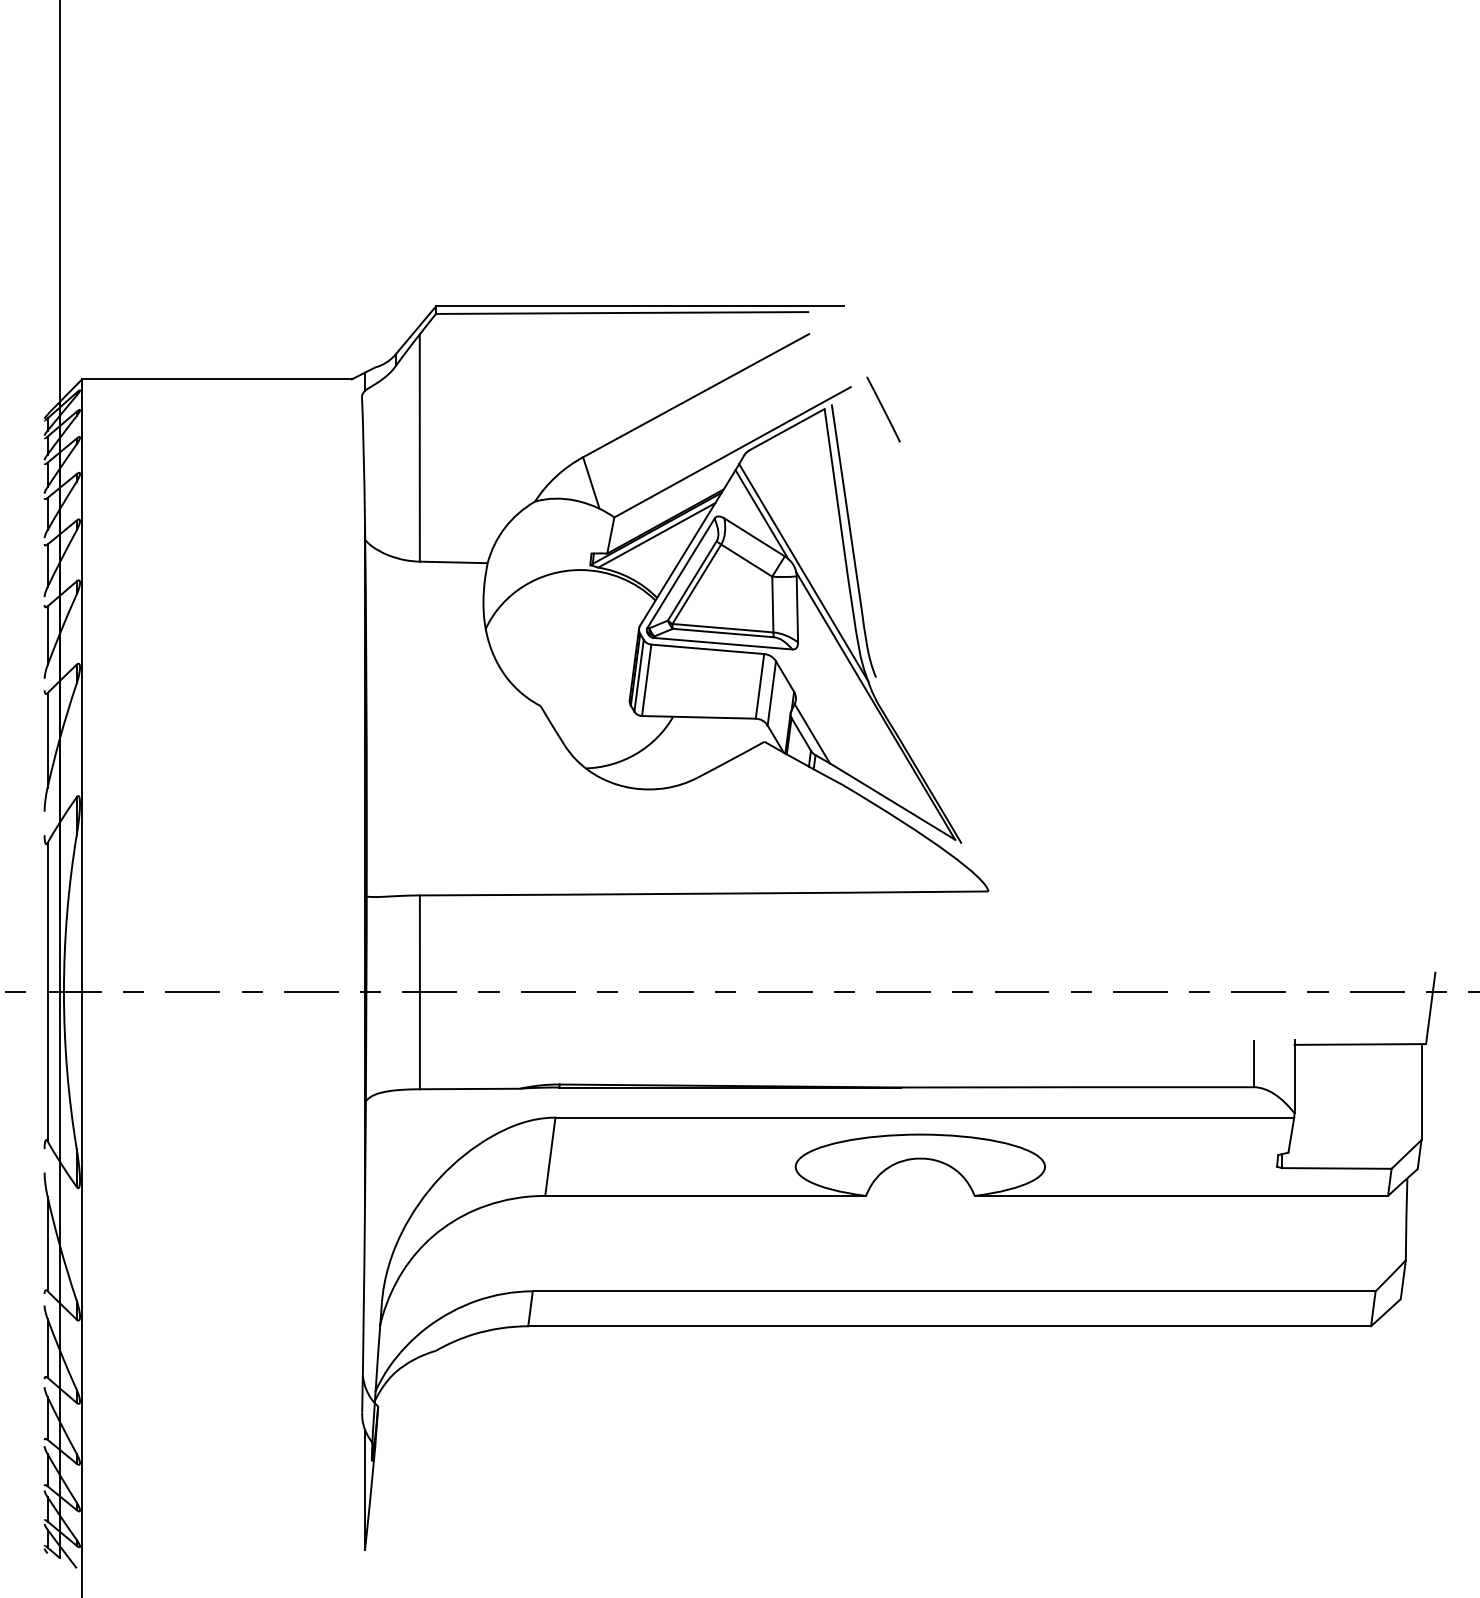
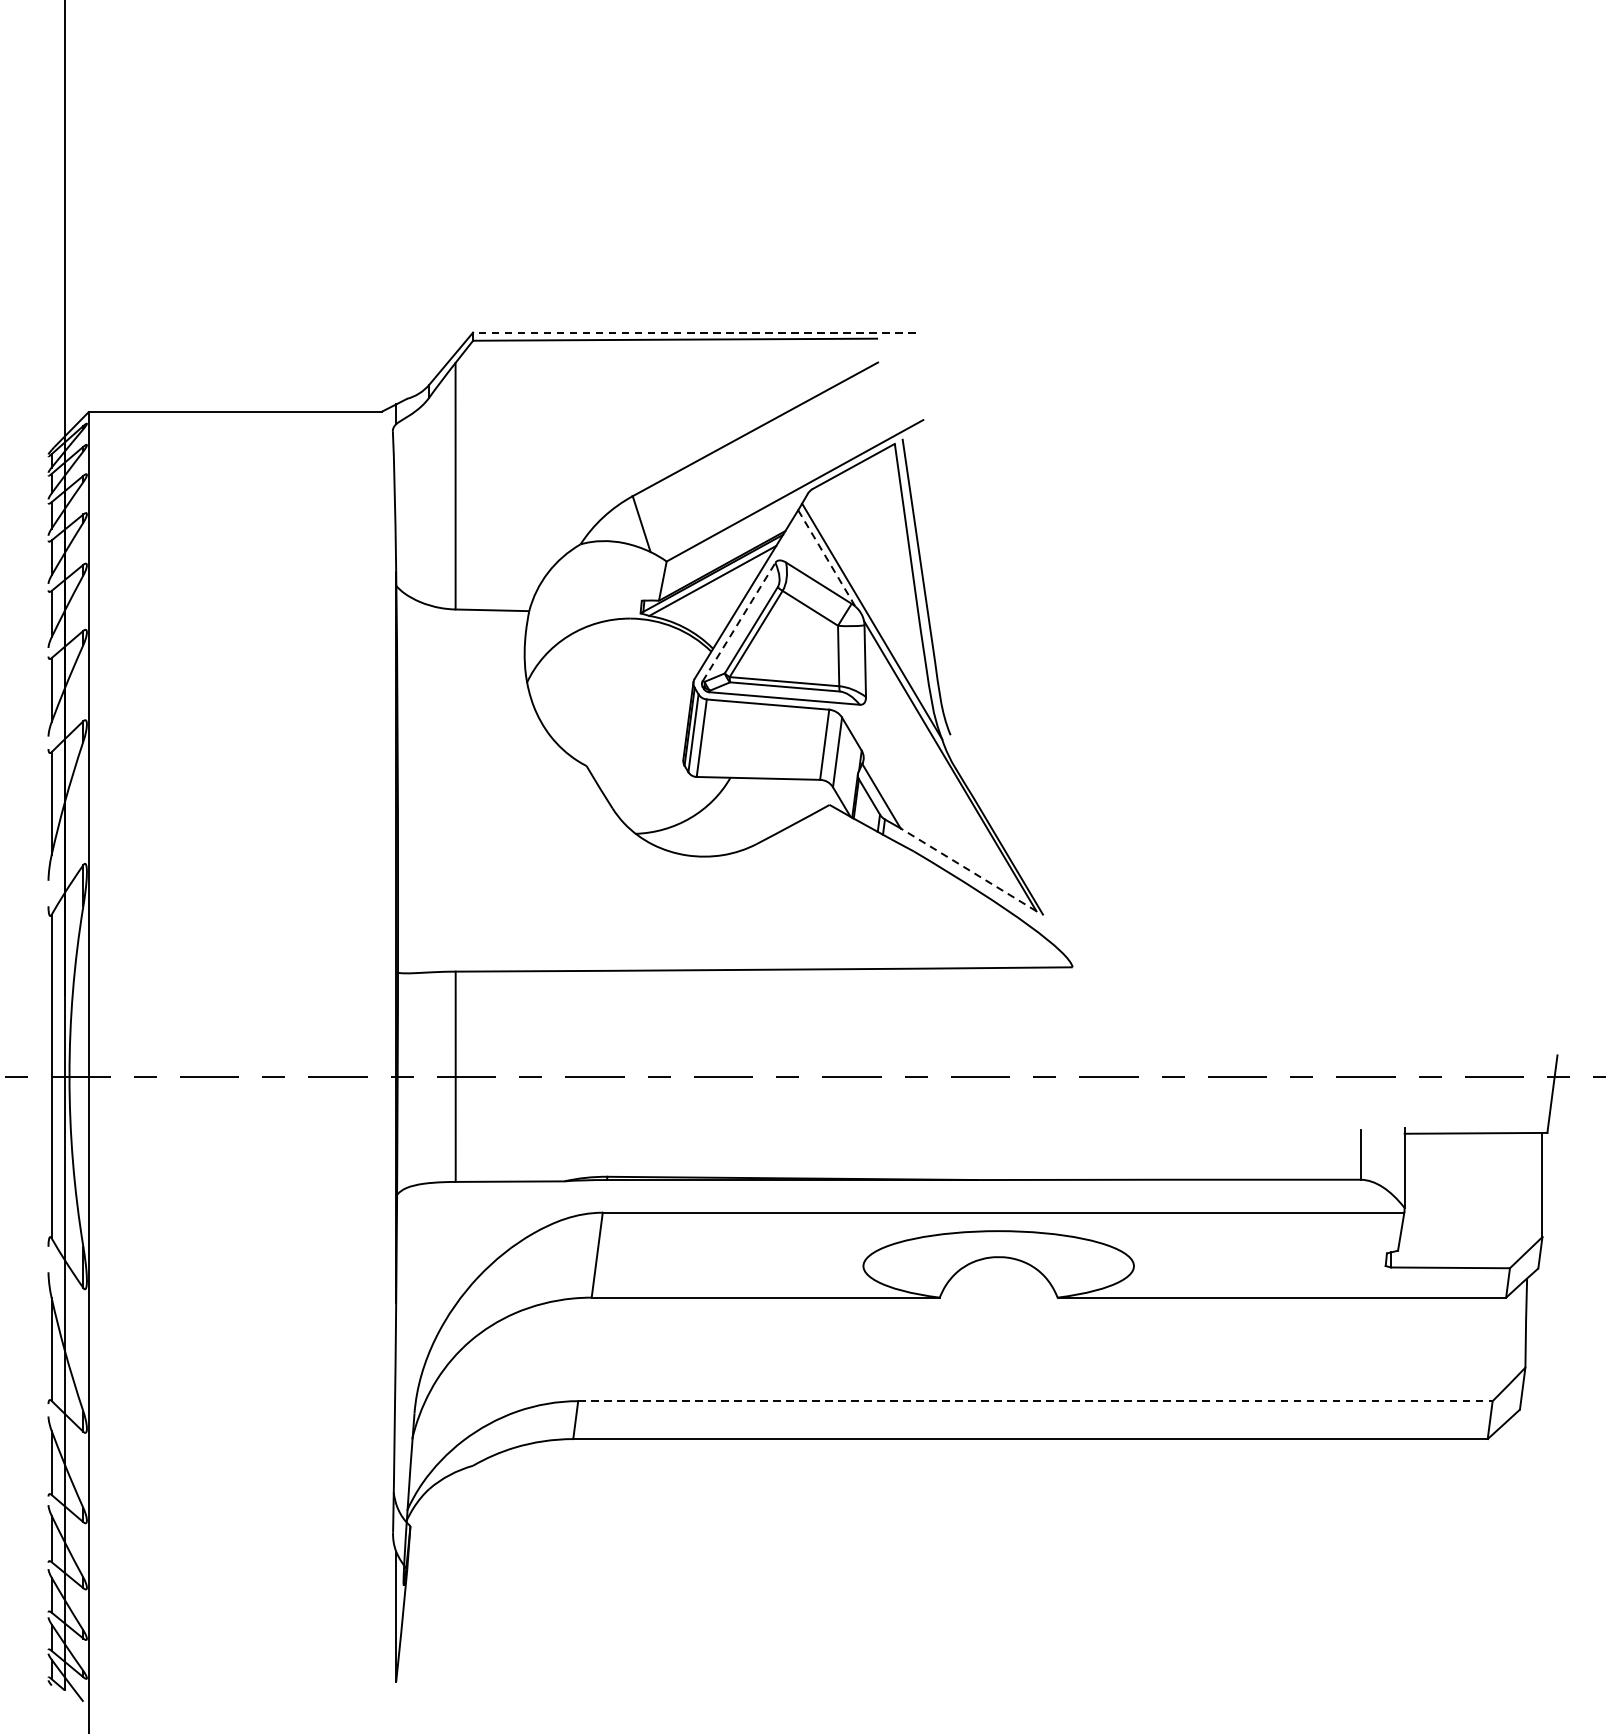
line: (639, 306) -> (693, 332), solid -> dashed
line: (883, 409) -> (958, 444), removed
line: (761, 514) -> (826, 558), solid -> dashed
line: (681, 572) -> (739, 621), solid -> dashed
line: (892, 801) -> (968, 869), solid -> dashed
line: (954, 1291) -> (1035, 1401), solid -> dashed

